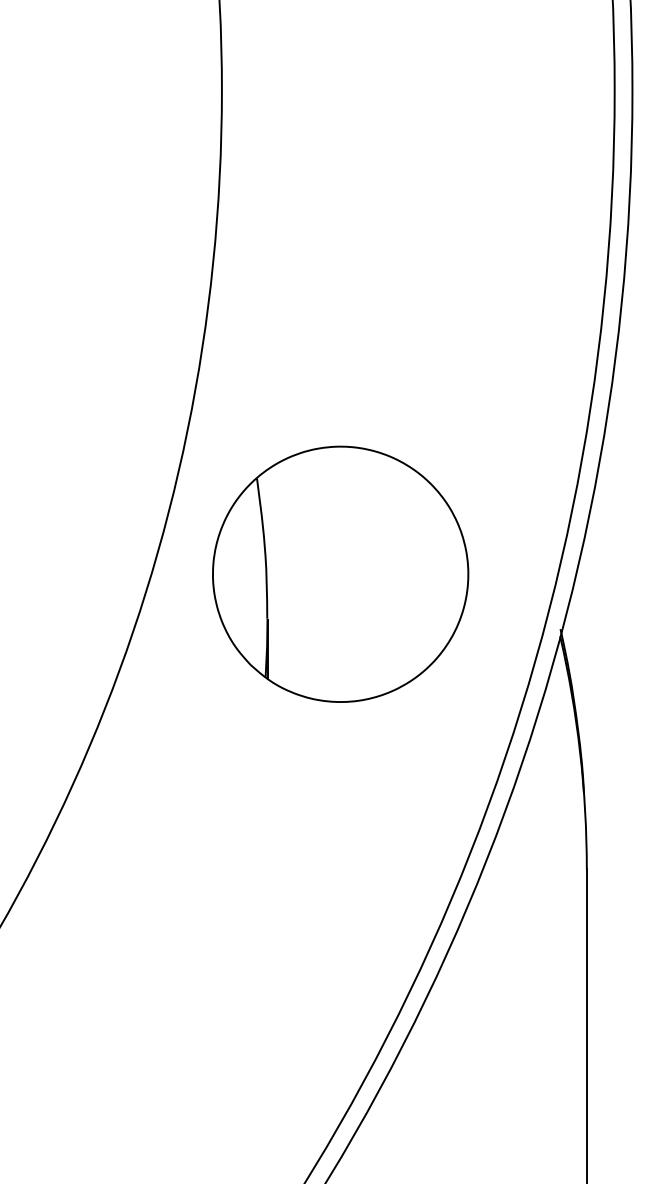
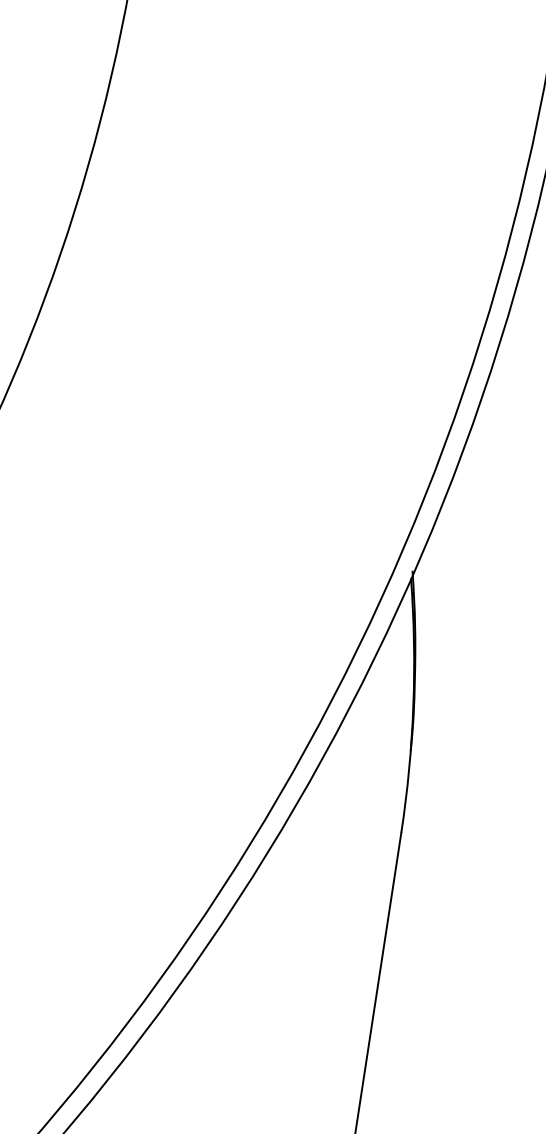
part: (340, 573) -> (185, 475), removed

